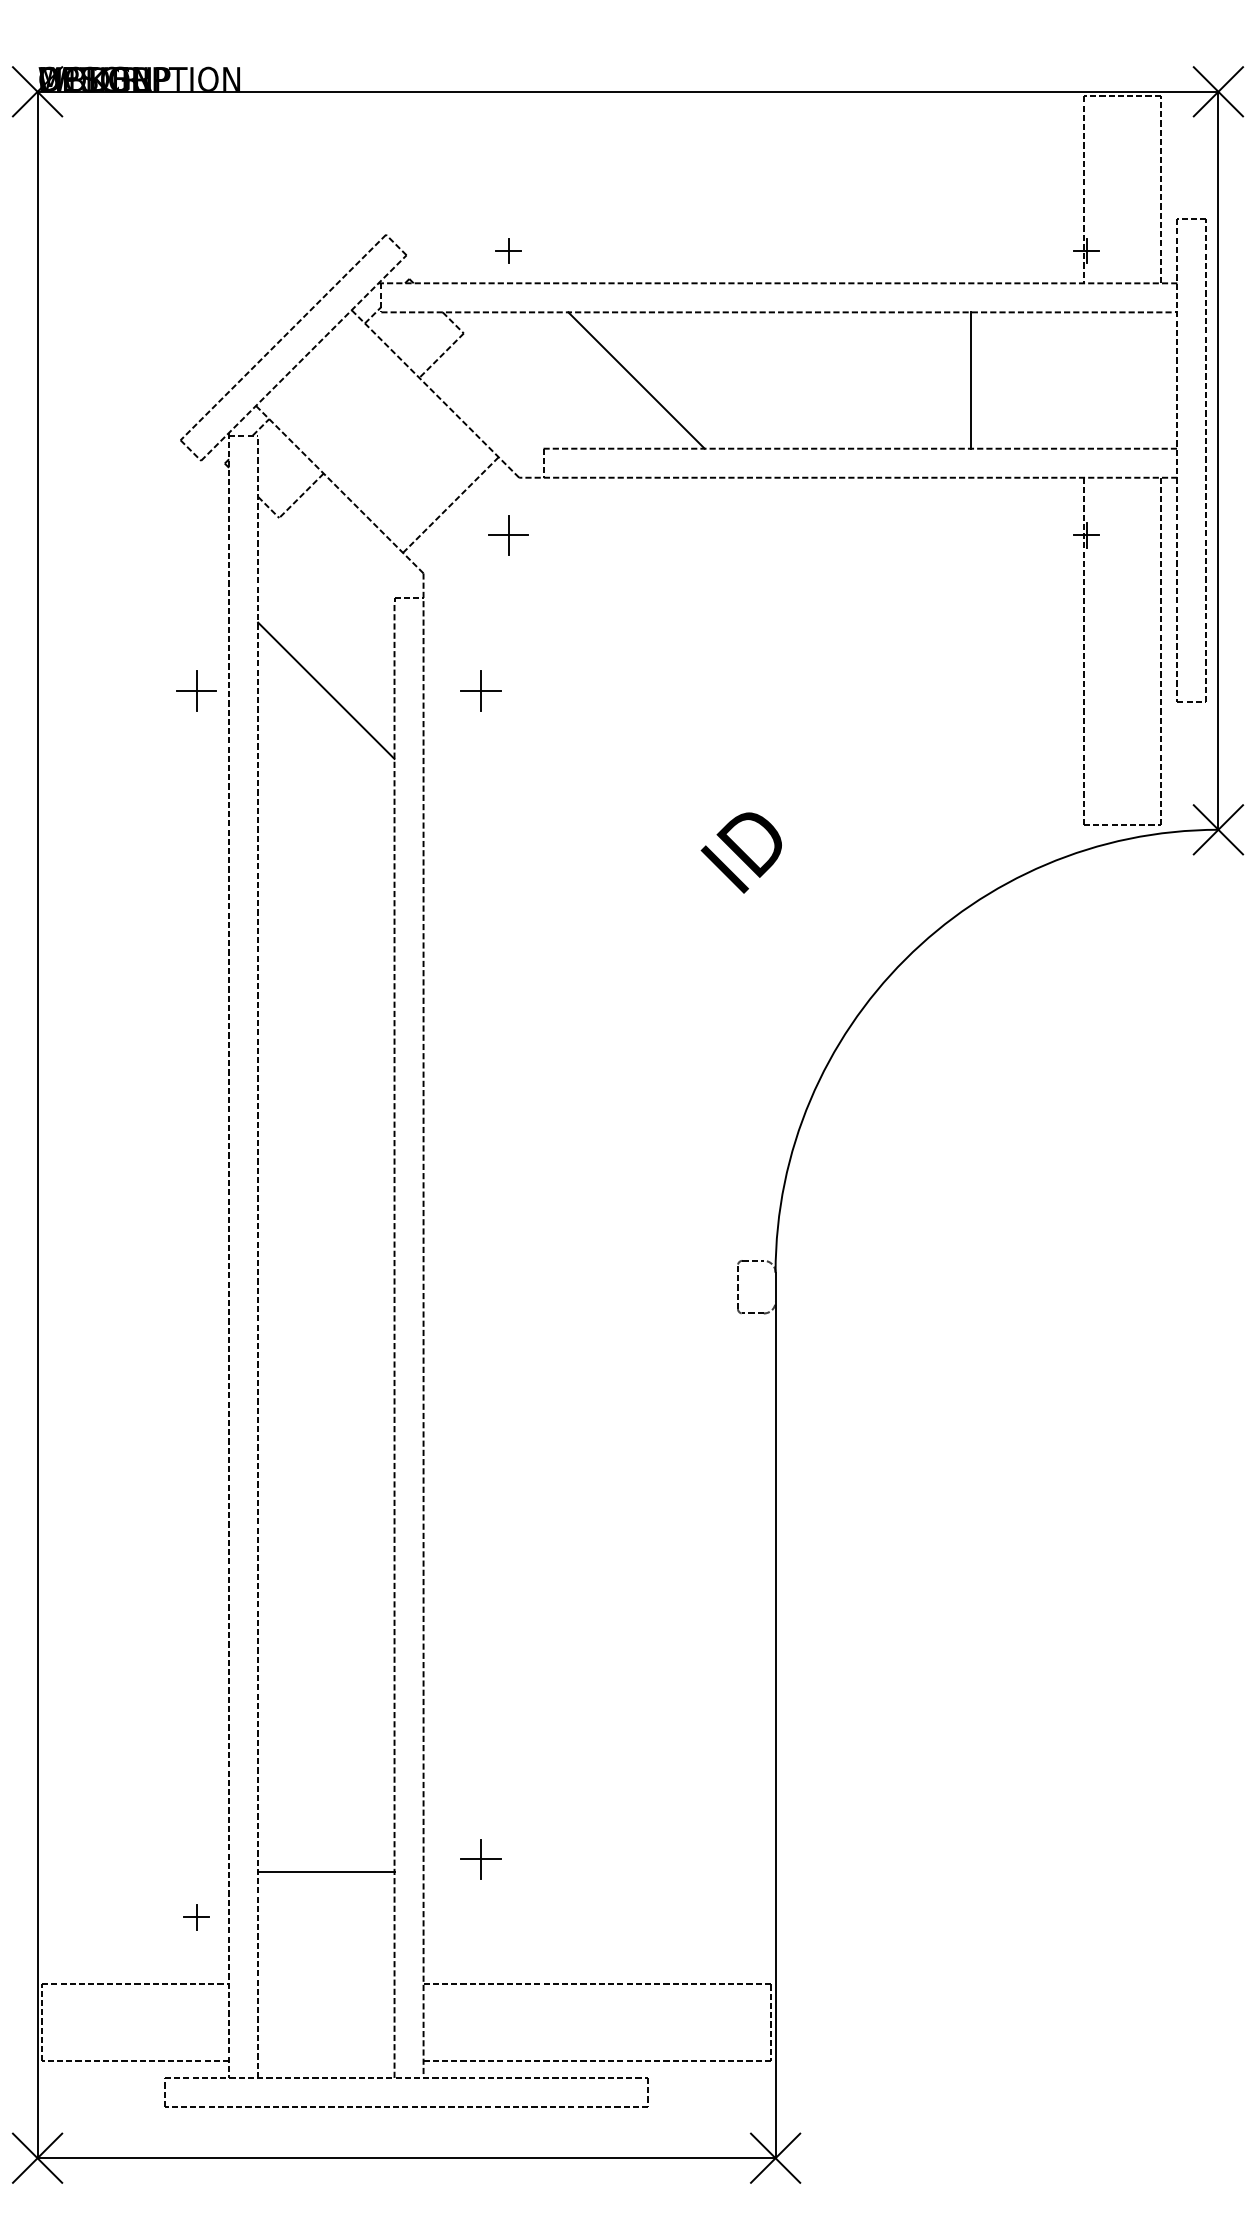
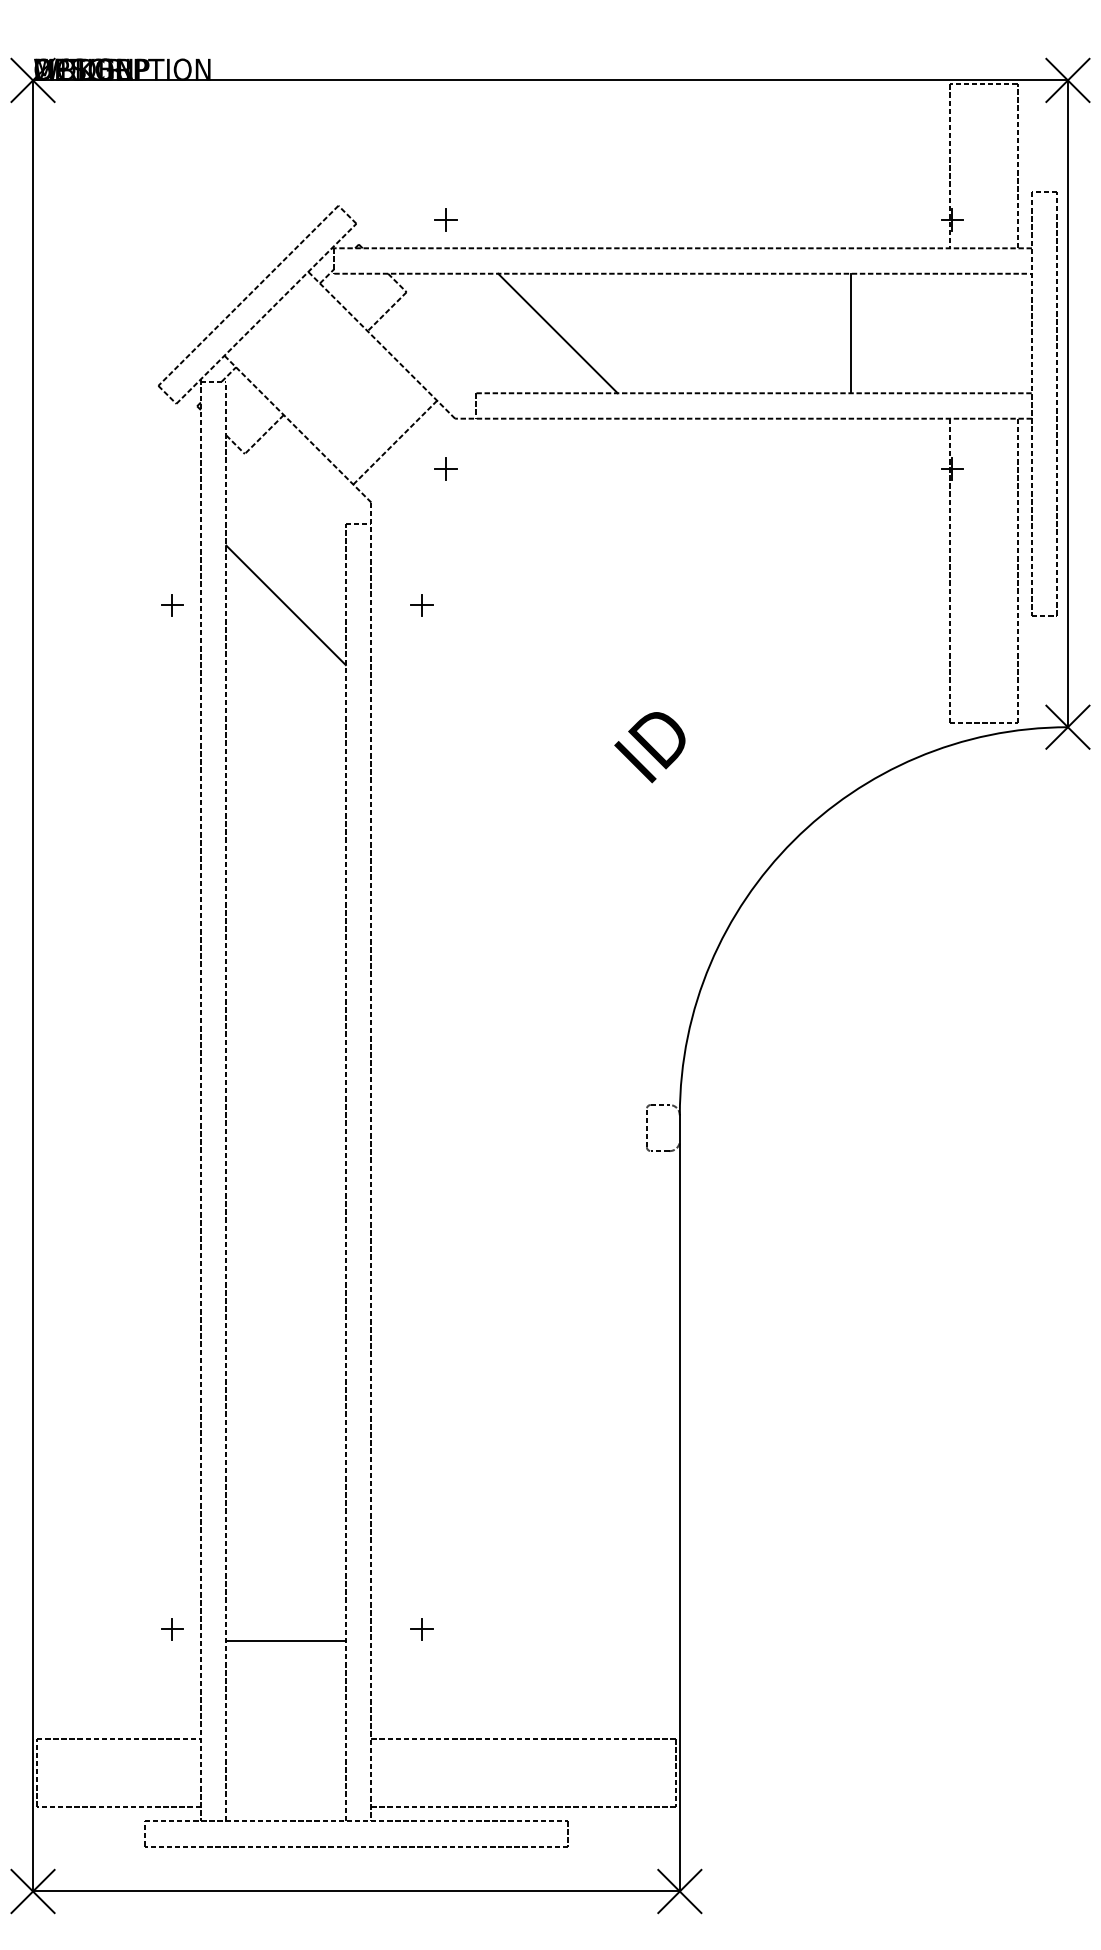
part: (508, 535) -> (445, 469), size x0.62
part: (196, 690) -> (172, 605), size x0.62
part: (481, 690) -> (422, 605), size x0.62
part: (481, 1859) -> (422, 1629), size x0.62
part: (196, 1917) -> (172, 1629), moved

